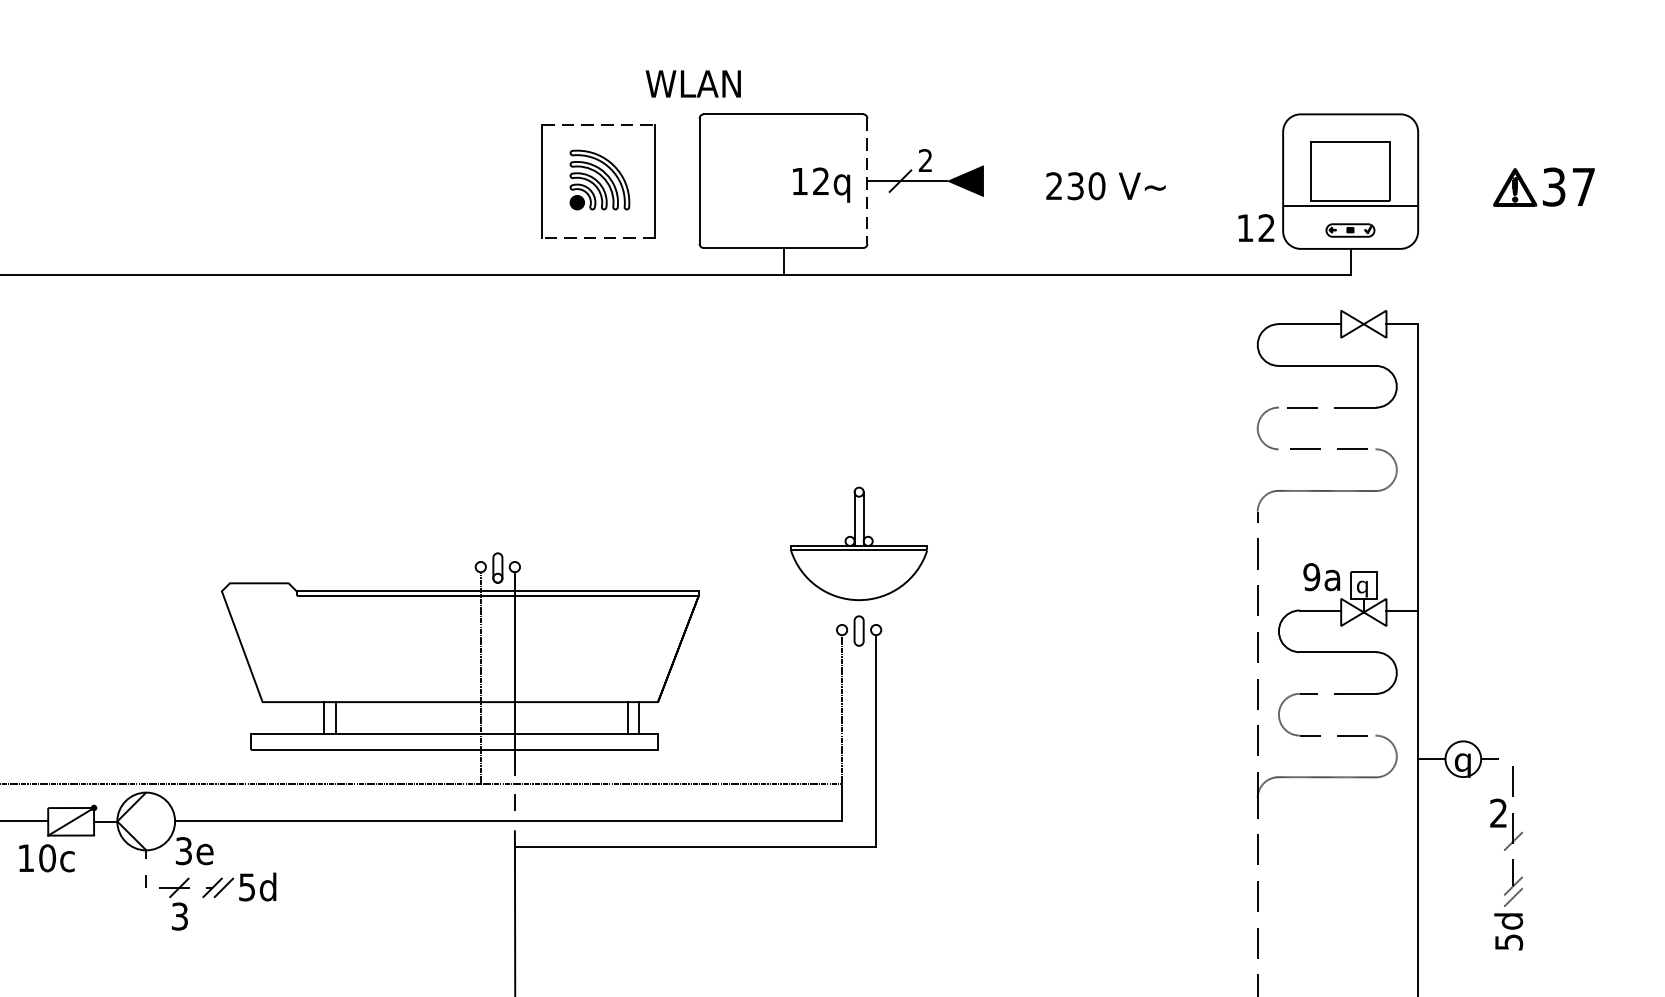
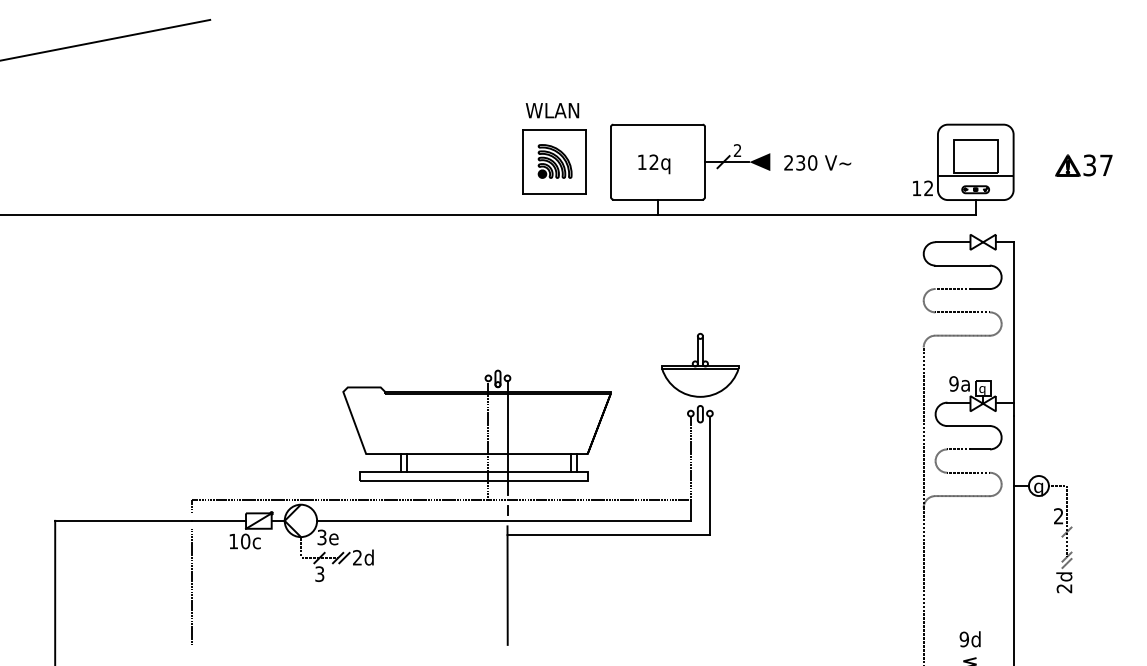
text: (693, 83) -> (552, 110), moved
line: (598, 124) -> (554, 130), dashed -> solid
line: (868, 181) -> (705, 162), dashed -> solid
text: (821, 185) -> (654, 164), moved
text: (1105, 185) -> (817, 162), moved
line: (598, 237) -> (554, 193), dashed -> solid
text: (247, 886) -> (357, 557), 5d -> 2d
text: (1508, 942) -> (1064, 588), 5d -> 2d

